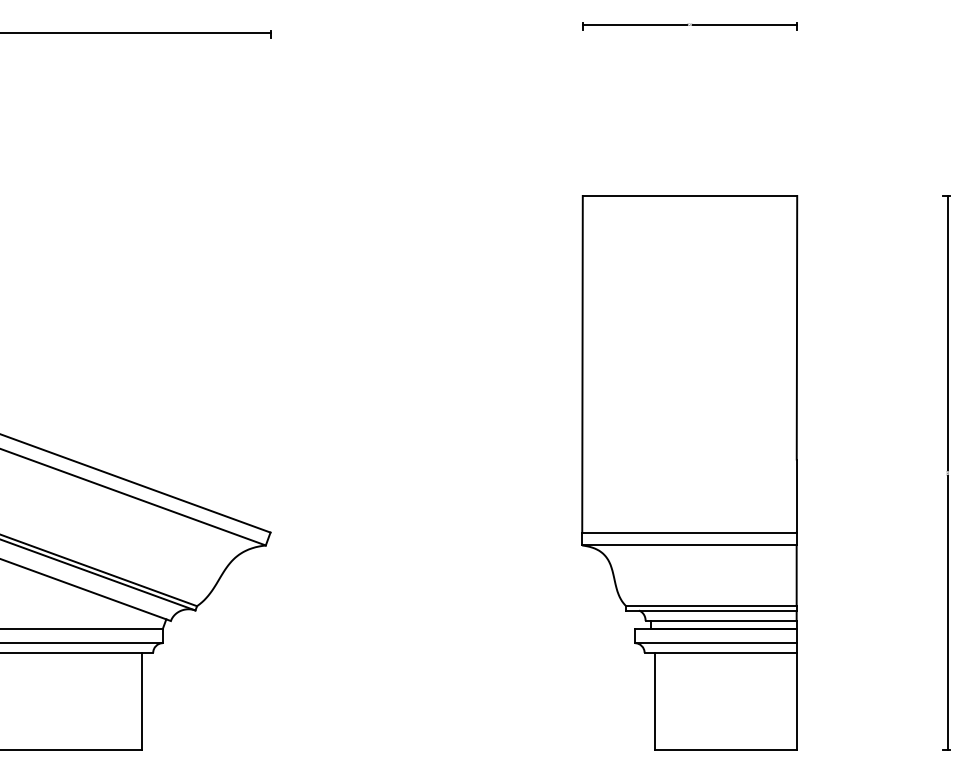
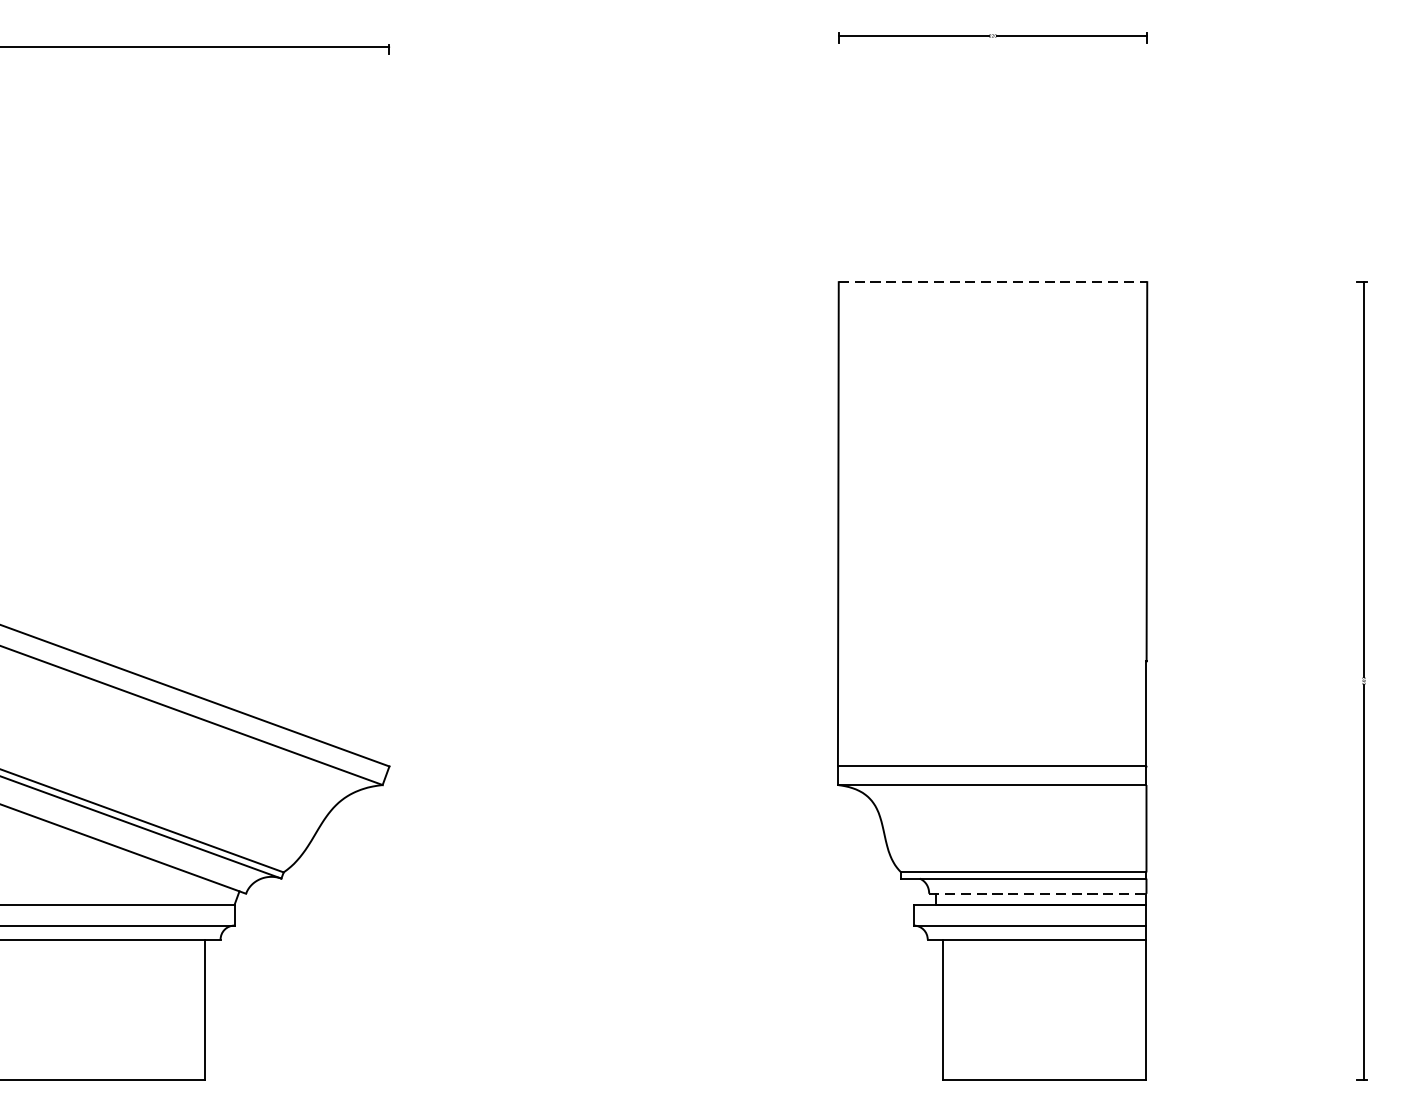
line: (690, 195) -> (993, 281), solid -> dashed
line: (721, 621) -> (1038, 894), solid -> dashed

